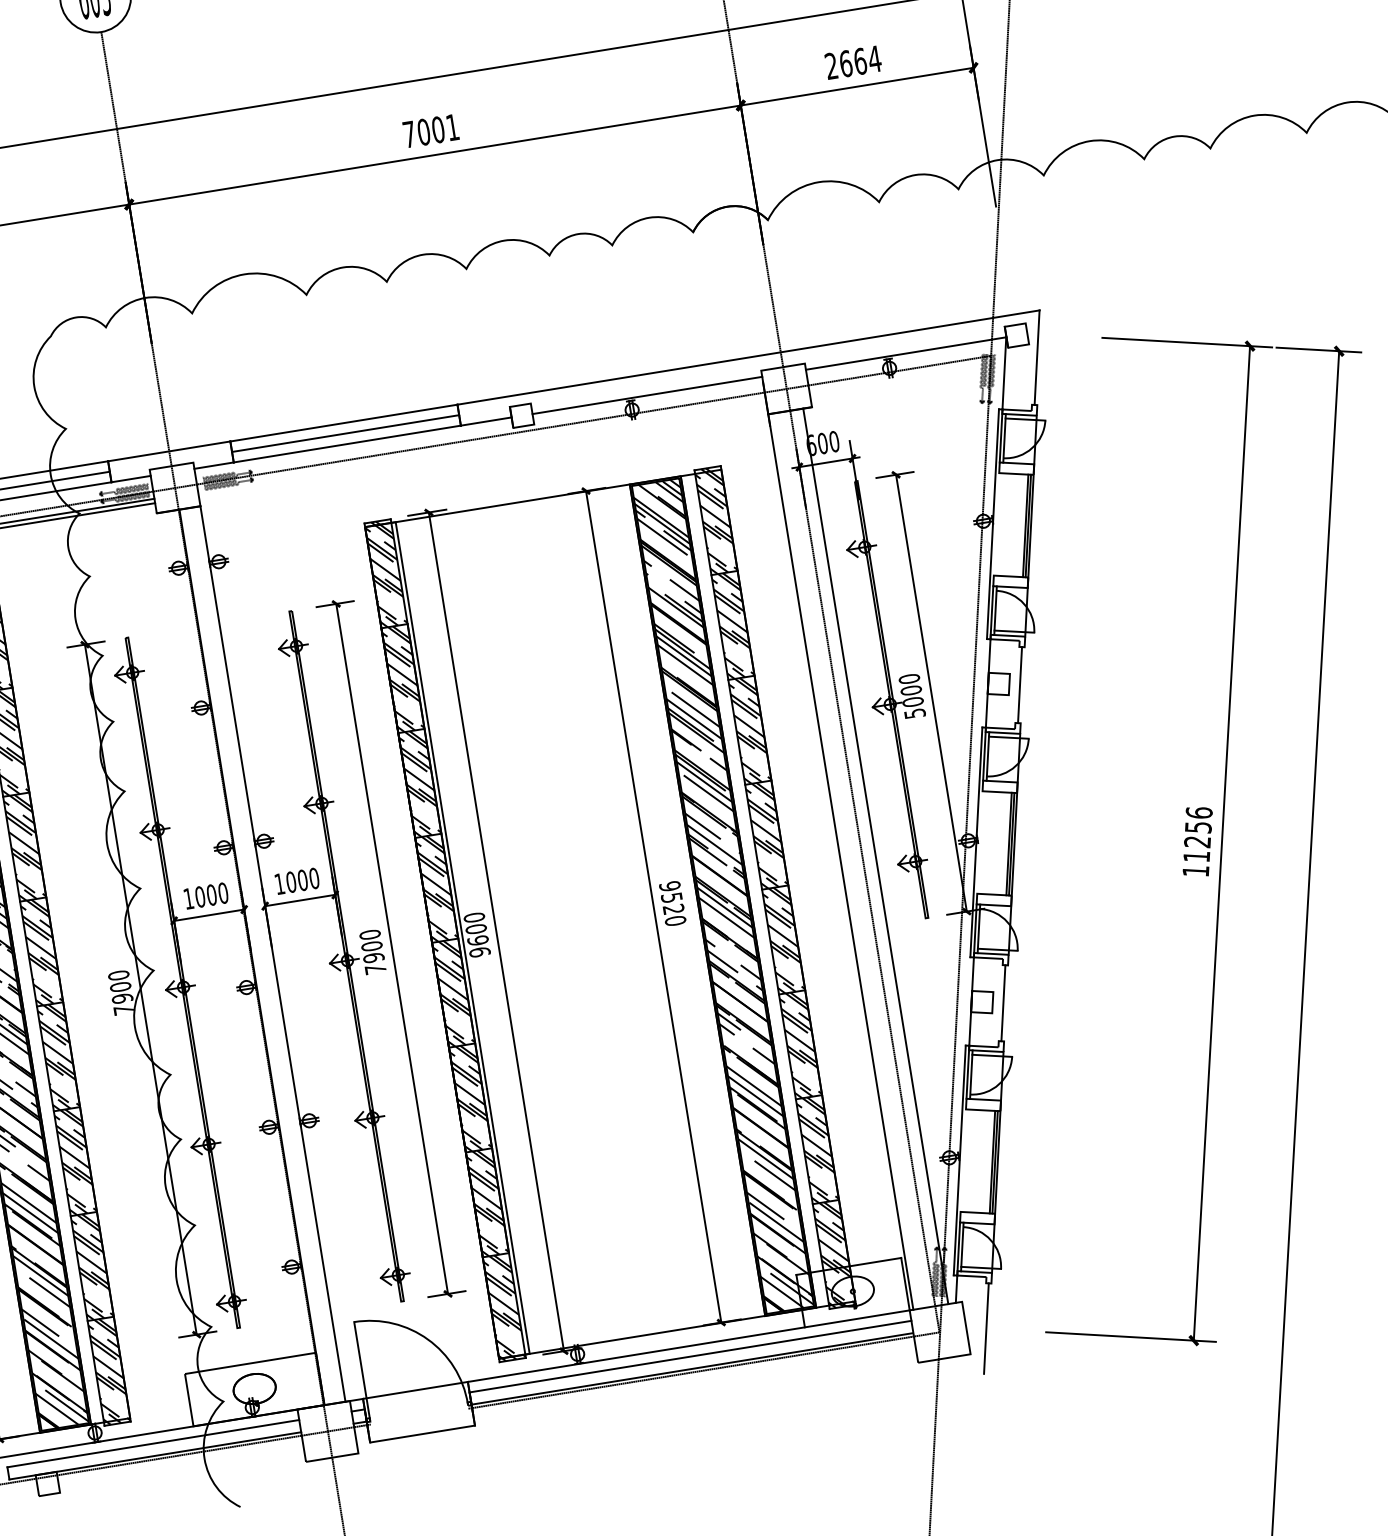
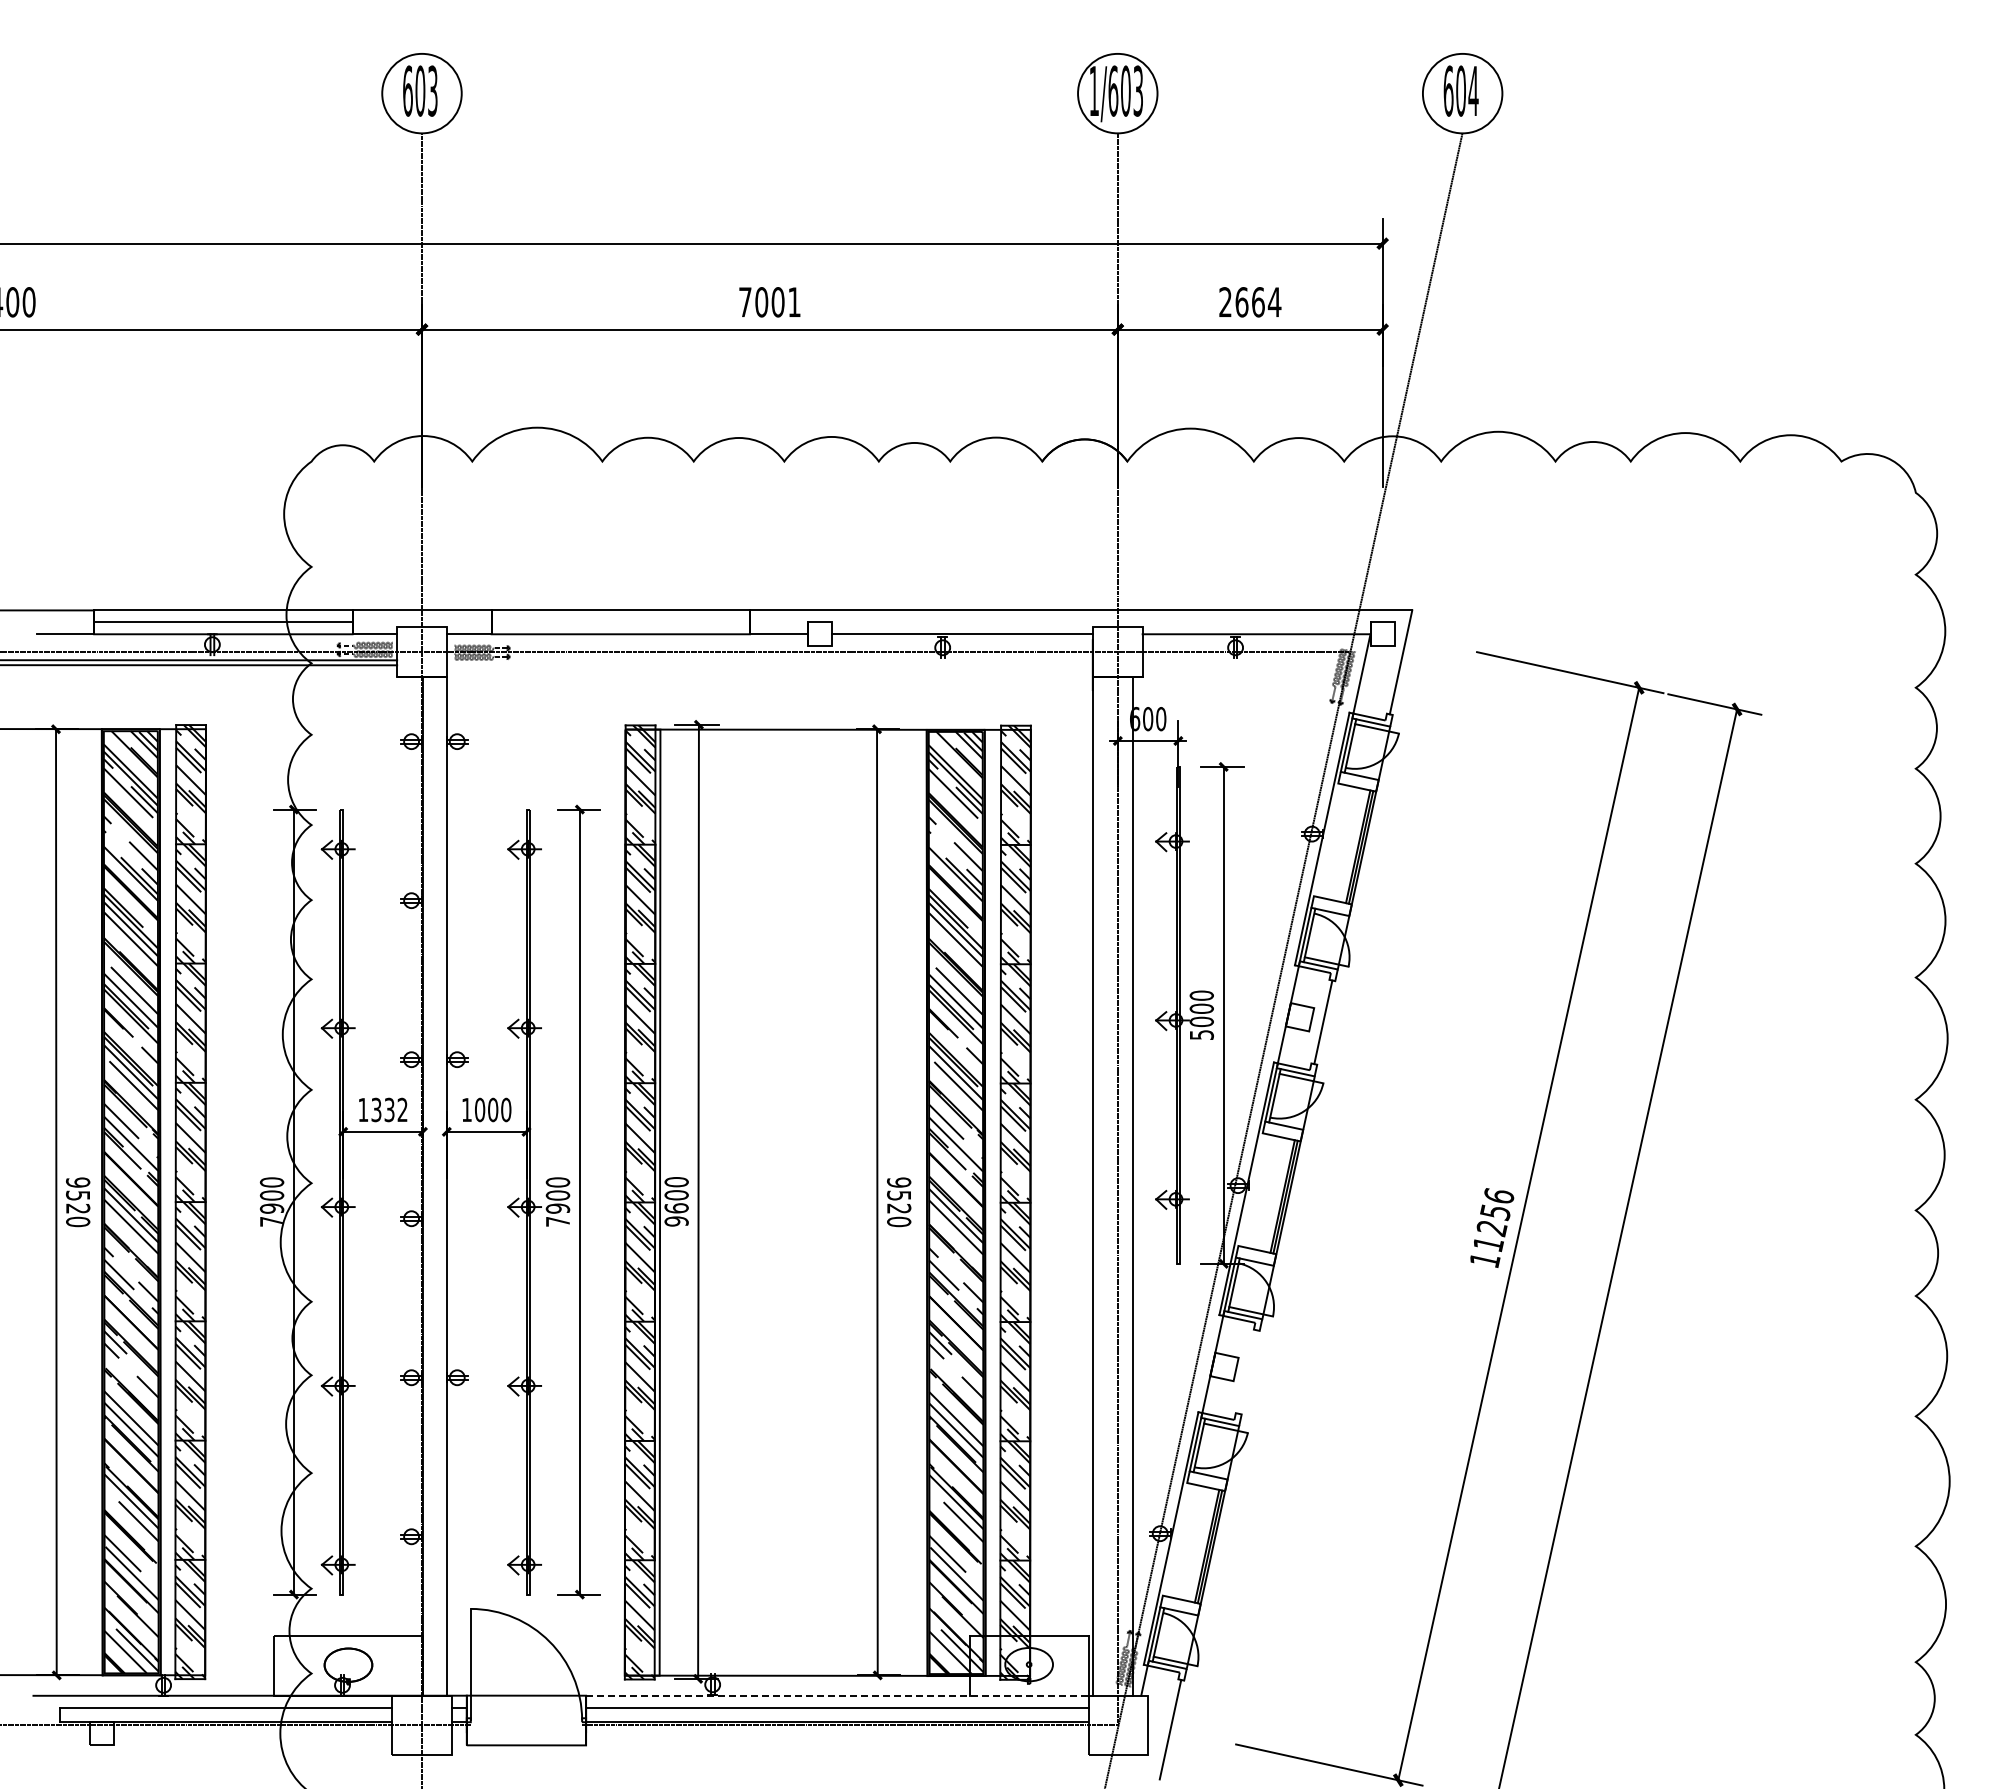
line: (345, 433) -> (620, 622), removed
text: (211, 894) -> (389, 1109), 1000 -> 1332
line: (1003, 1002) -> (1247, 1371), removed
line: (688, 1345) -> (837, 1695), solid -> dashed

